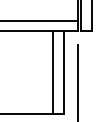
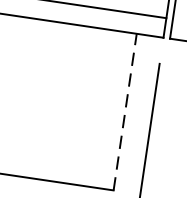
line: (53, 71) -> (105, 107), removed
line: (63, 72) -> (124, 112), solid -> dashed

